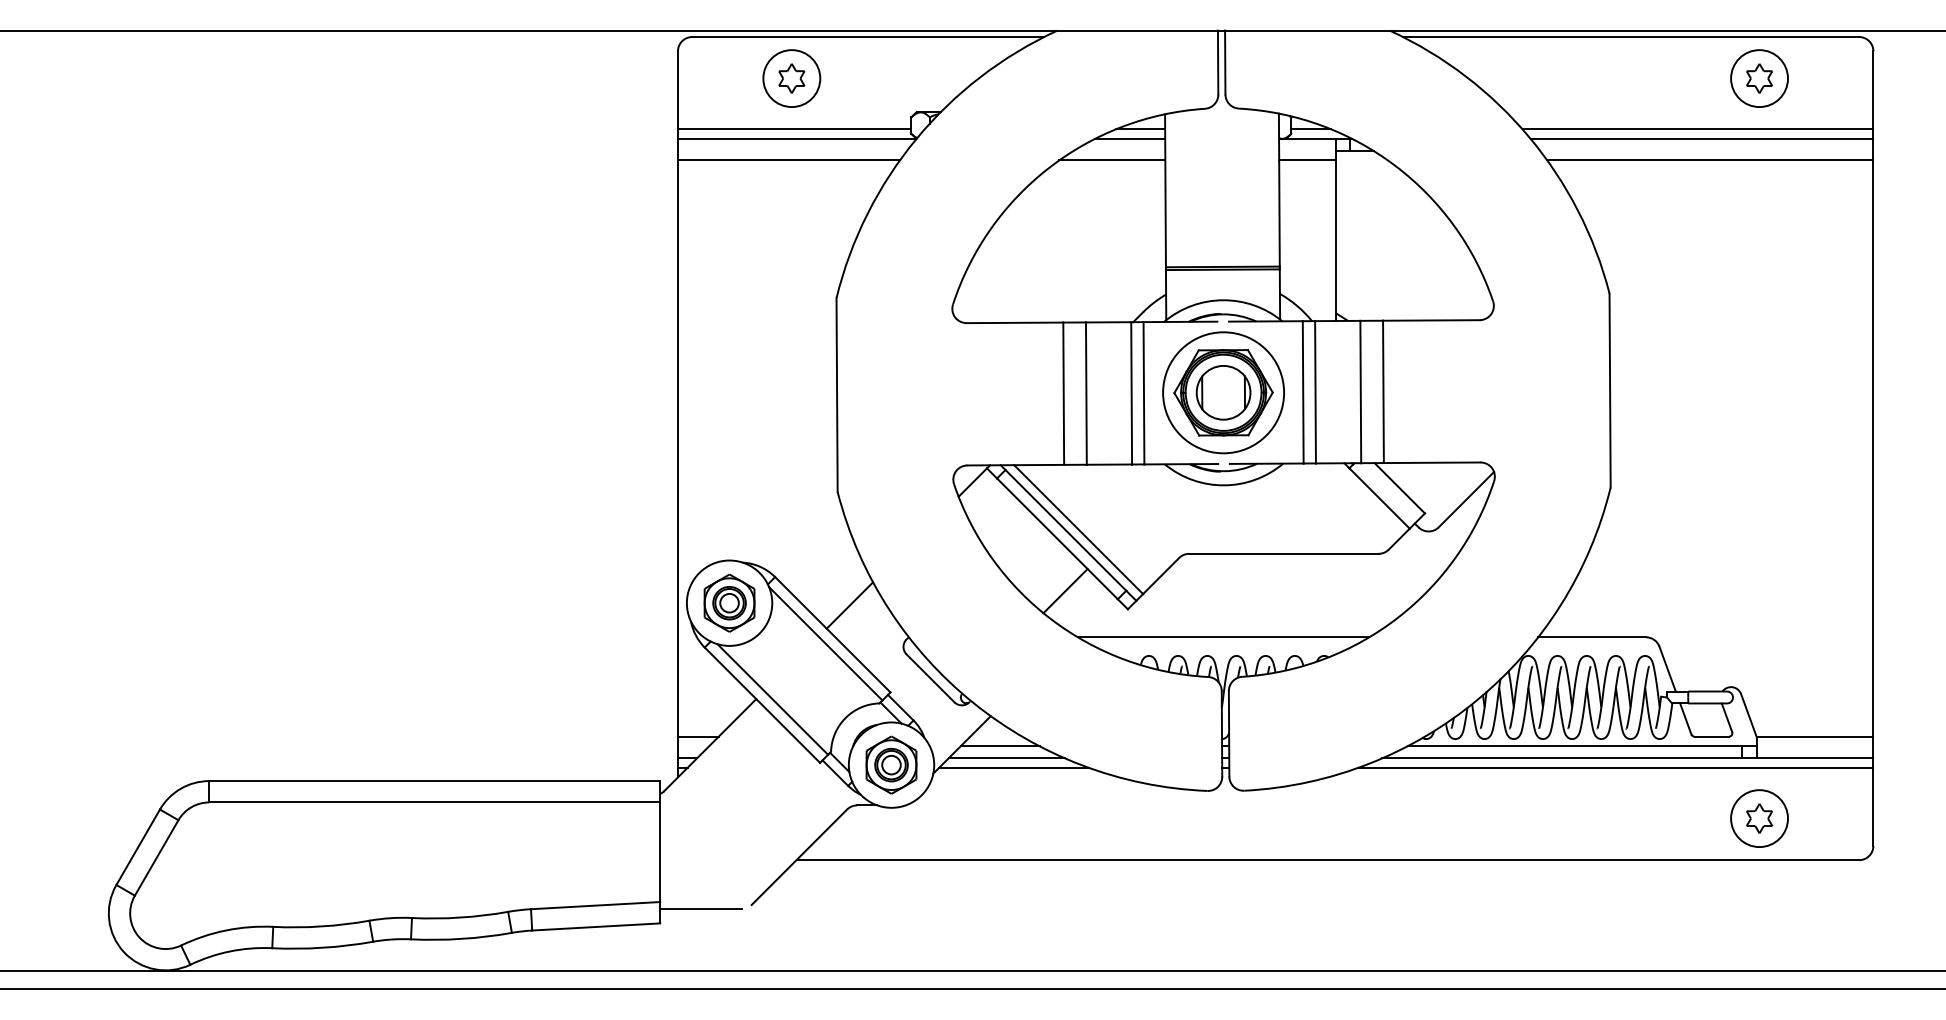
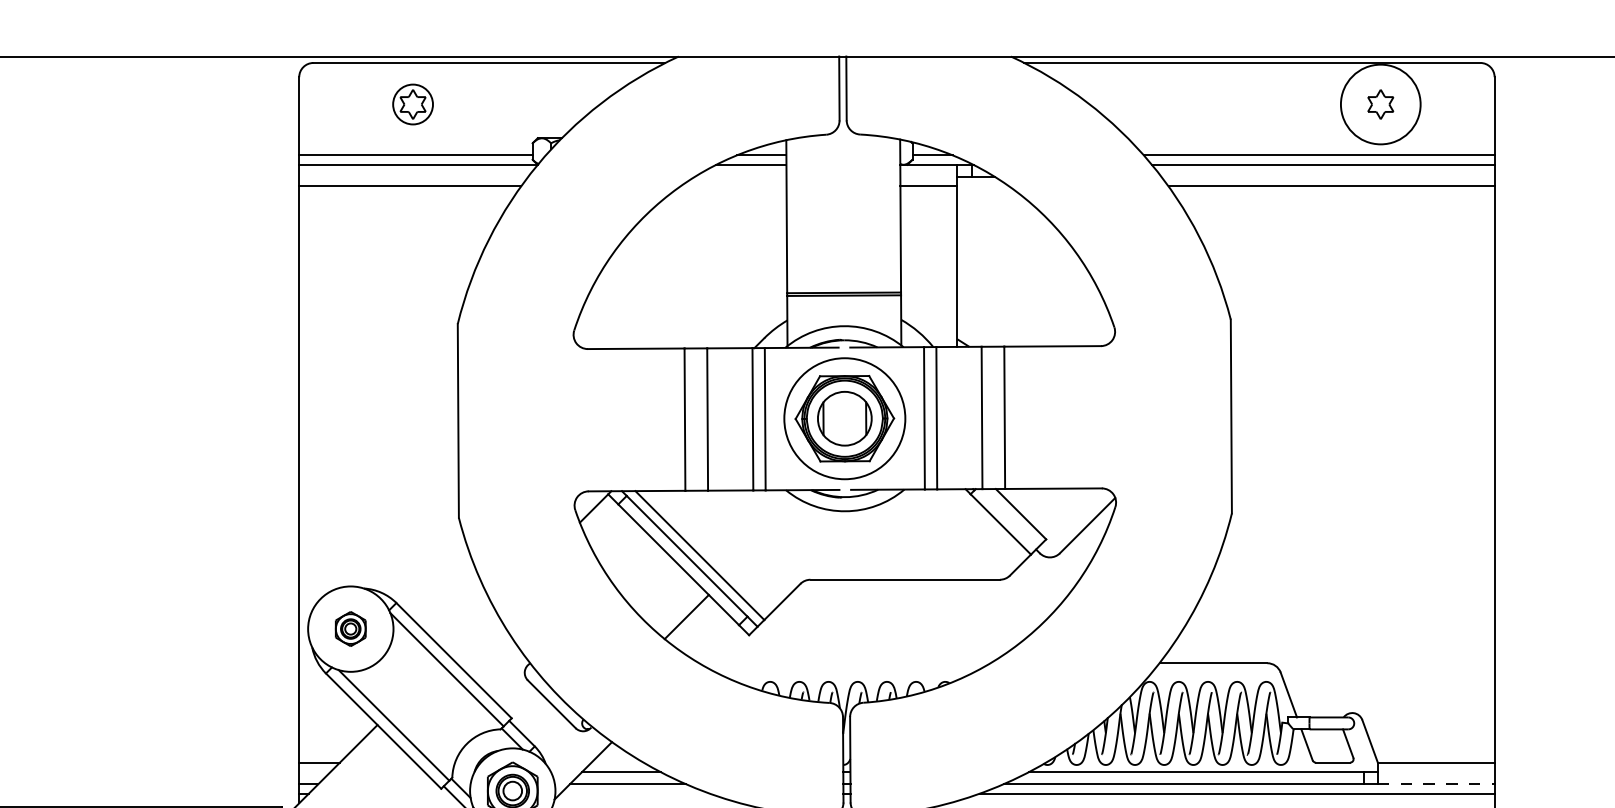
circle: (791, 78) -> (412, 104), size x0.7
circle: (1759, 78) -> (1380, 104), size x1.4
line: (1112, 160) -> (733, 186), removed
part: (729, 602) -> (350, 628), size x0.6
line: (849, 605) -> (470, 631), removed
line: (1223, 637) -> (844, 663), removed
line: (1815, 758) -> (1436, 784), solid -> dashed
line: (1013, 767) -> (634, 793), removed

